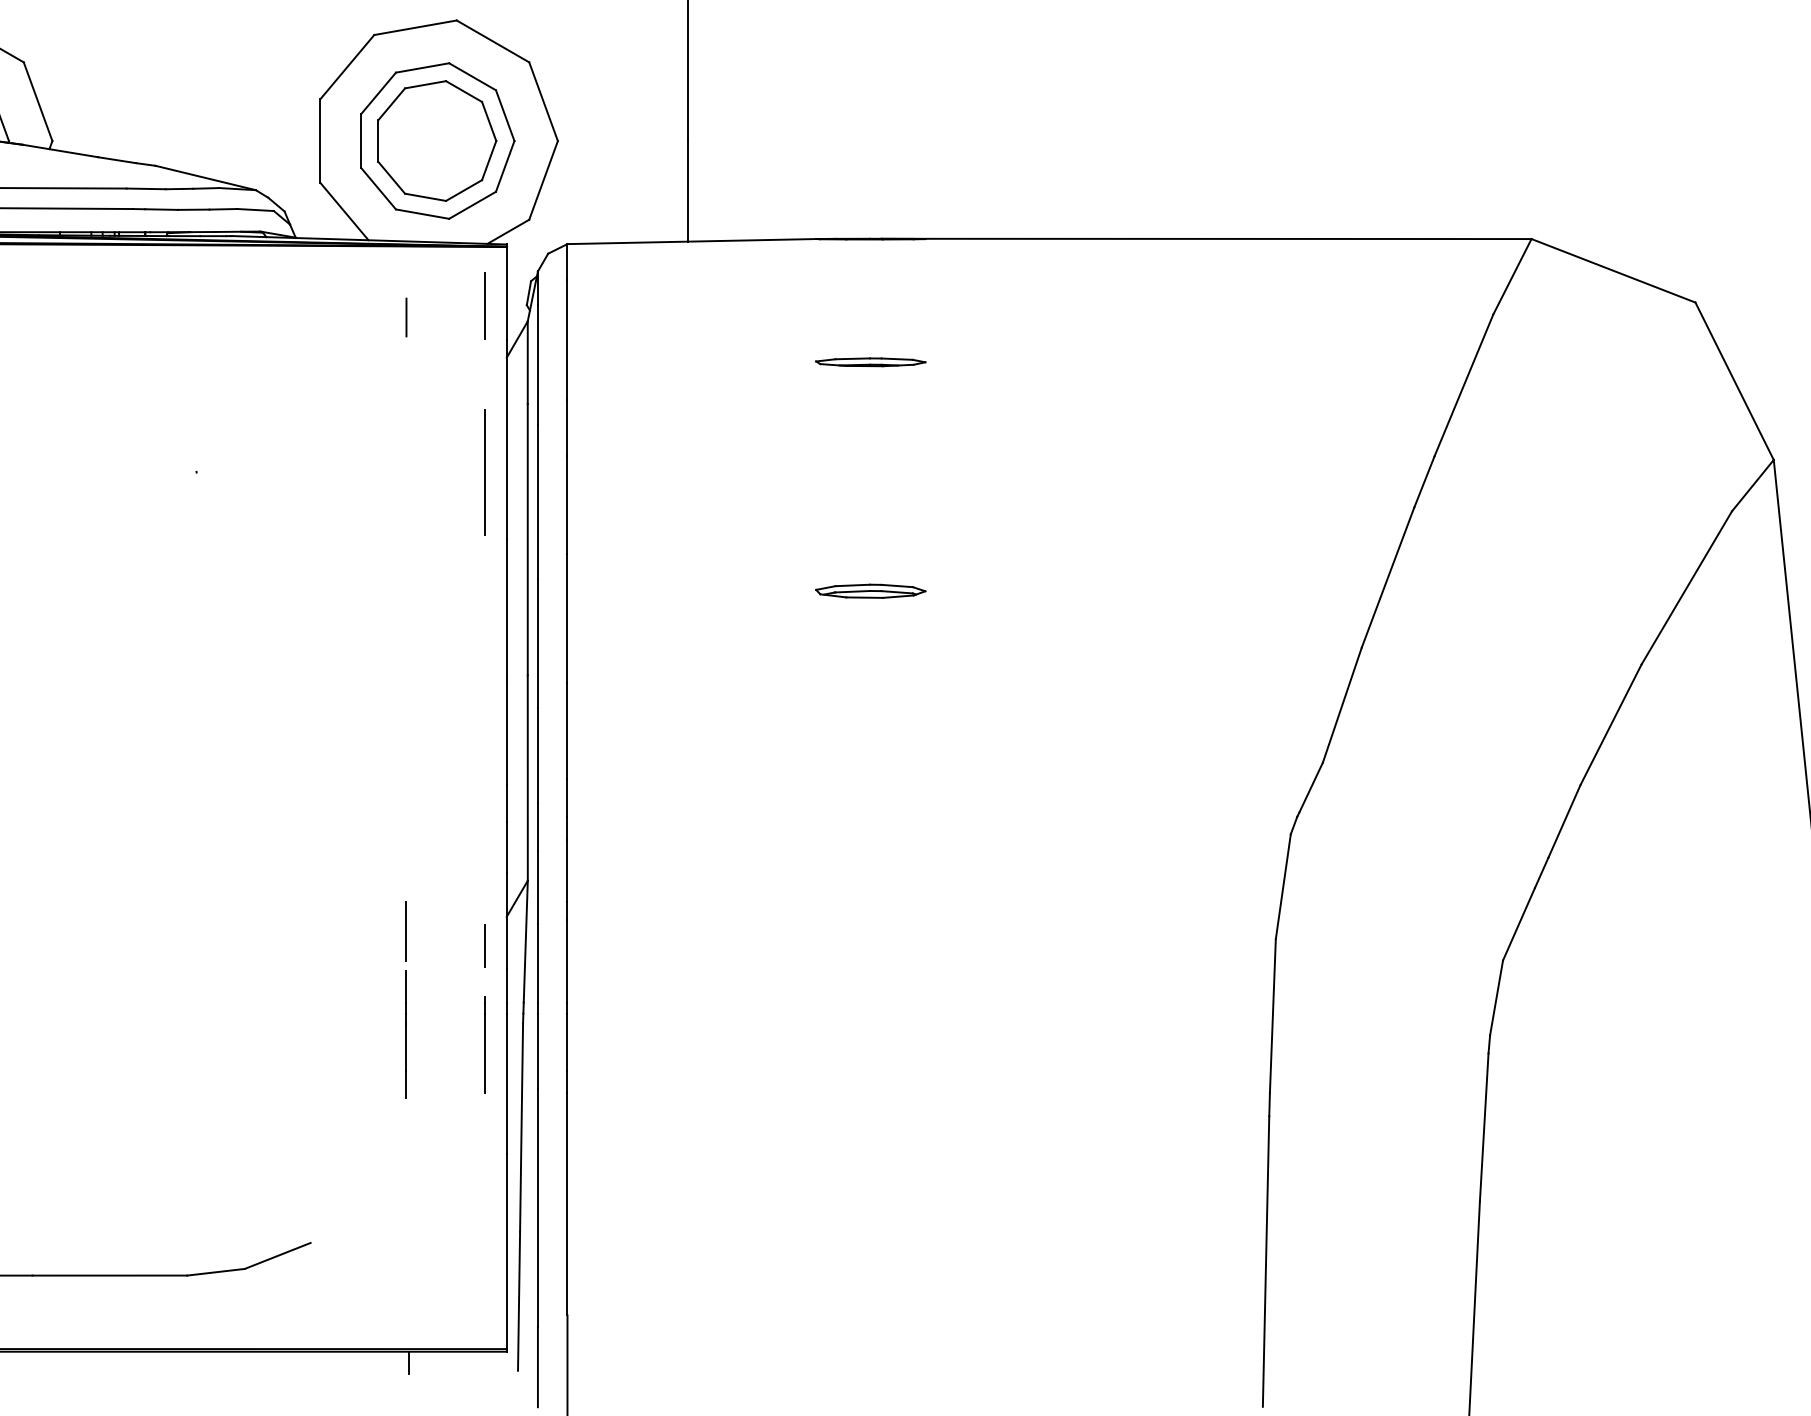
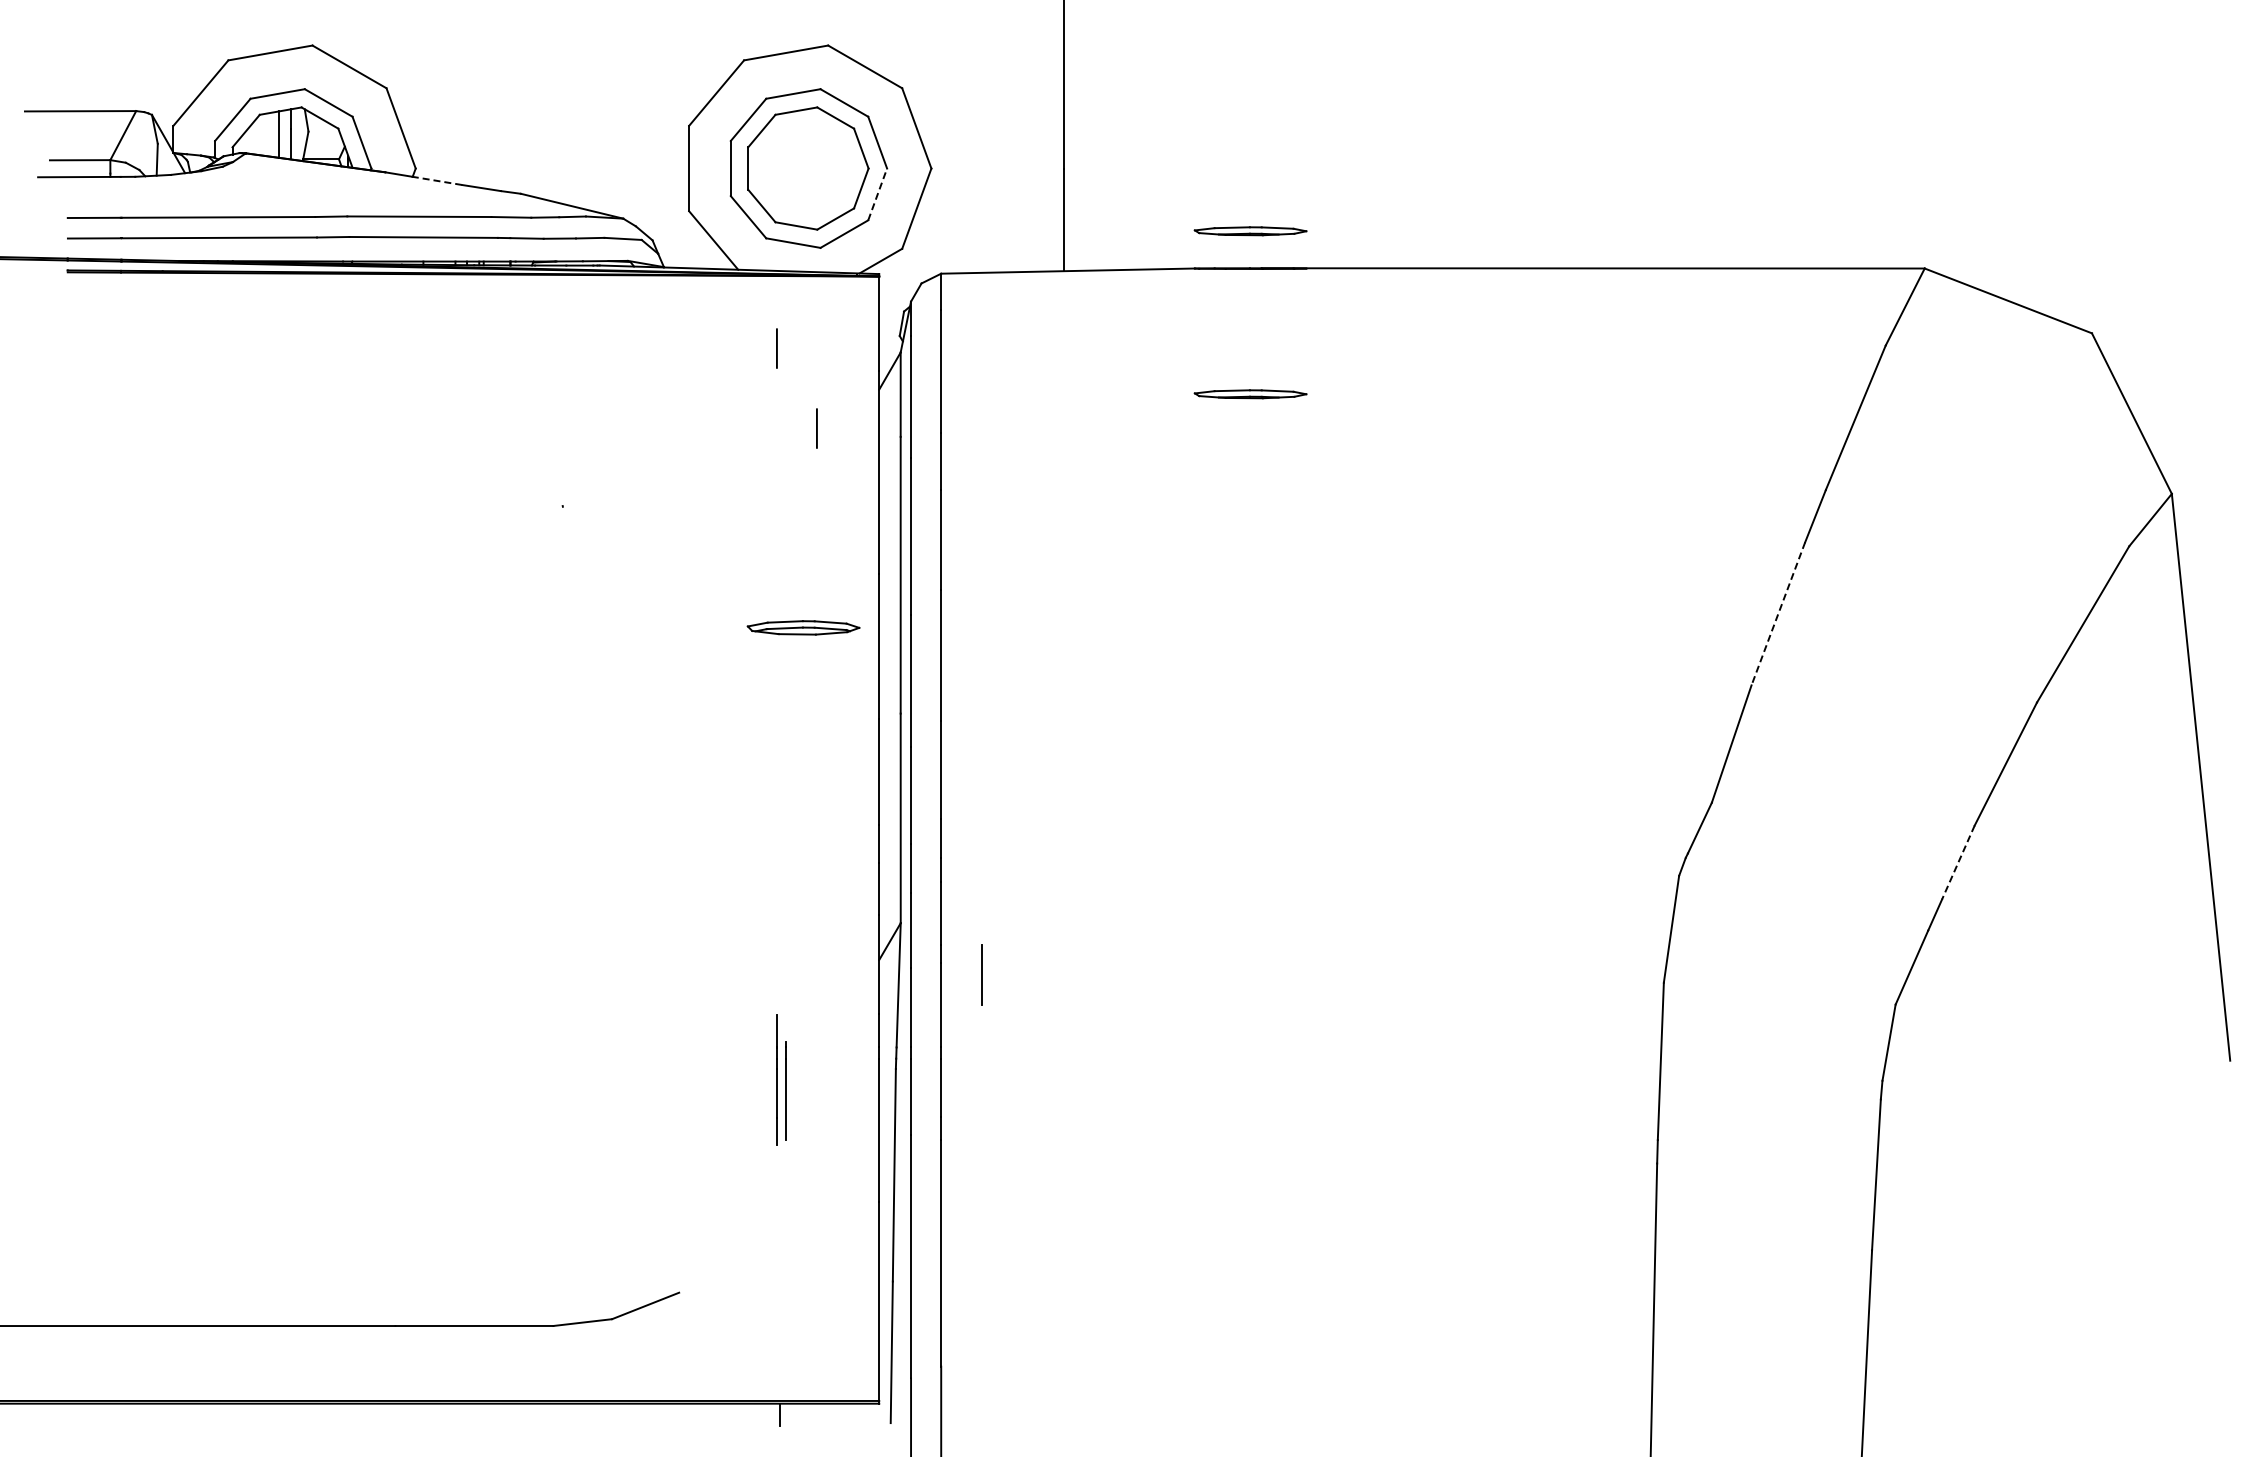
line: (73, 152) -> (437, 180), solid -> dashed
line: (505, 166) -> (877, 194), solid -> dashed
part: (870, 202) -> (1250, 231), added
line: (484, 305) -> (856, 336), removed
line: (445, 395) -> (816, 428), added
line: (484, 472) -> (856, 506), removed
line: (1388, 578) -> (1778, 614), solid -> dashed
part: (870, 590) -> (803, 627), moved
line: (1564, 822) -> (1958, 863), solid -> dashed
line: (406, 931) -> (981, 974), moved
line: (484, 945) -> (856, 989), removed
line: (484, 1044) -> (785, 1090), moved

